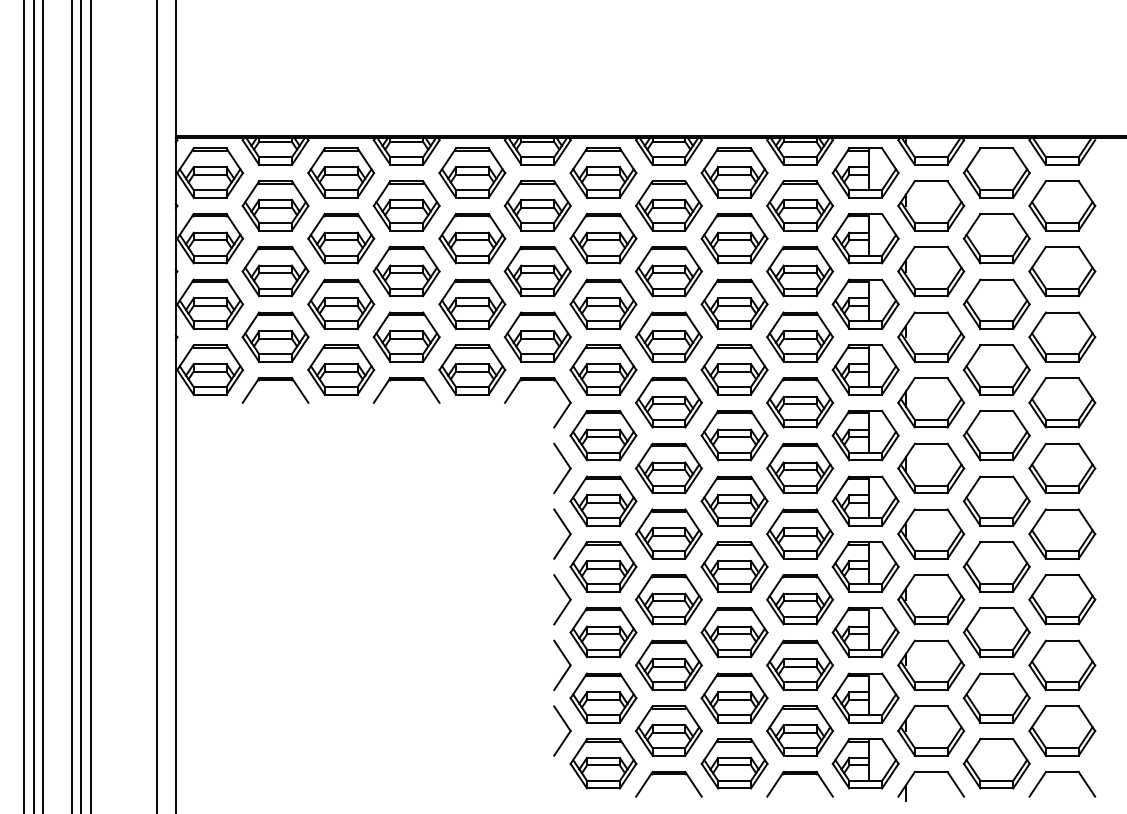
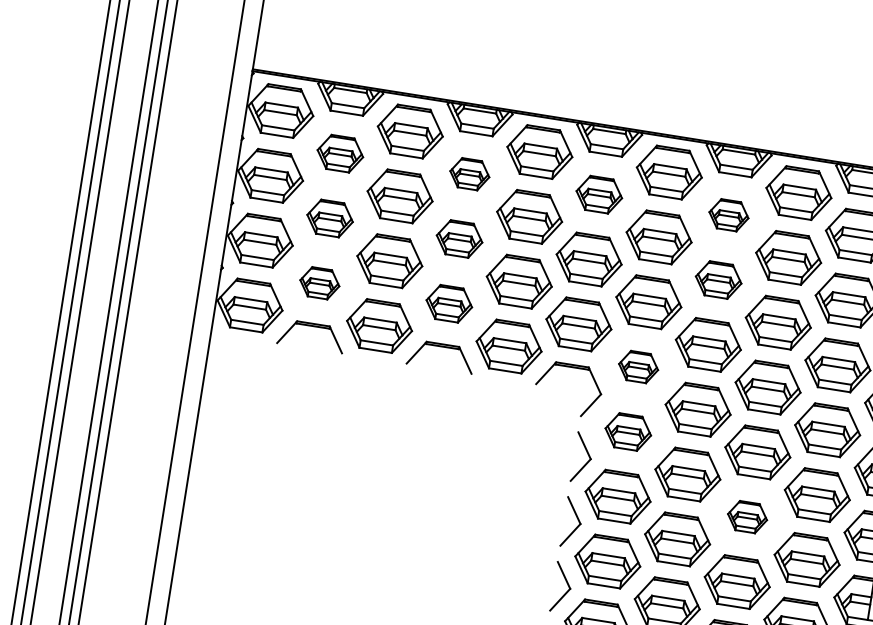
part: (275, 205) -> (340, 153), size x0.7
part: (406, 205) -> (469, 173), size x0.6
part: (537, 205) -> (599, 194), size x0.7
part: (668, 205) -> (728, 214), size x0.6
part: (275, 271) -> (330, 218), size x0.7
part: (406, 271) -> (459, 238), size x0.7
part: (668, 271) -> (718, 279), size x0.7
part: (275, 336) -> (319, 282), size x0.6
part: (406, 336) -> (449, 303), size x0.7
part: (603, 369) -> (638, 366), size x0.6
part: (603, 435) -> (628, 431), size x0.7
part: (734, 500) -> (747, 516), size x0.6

